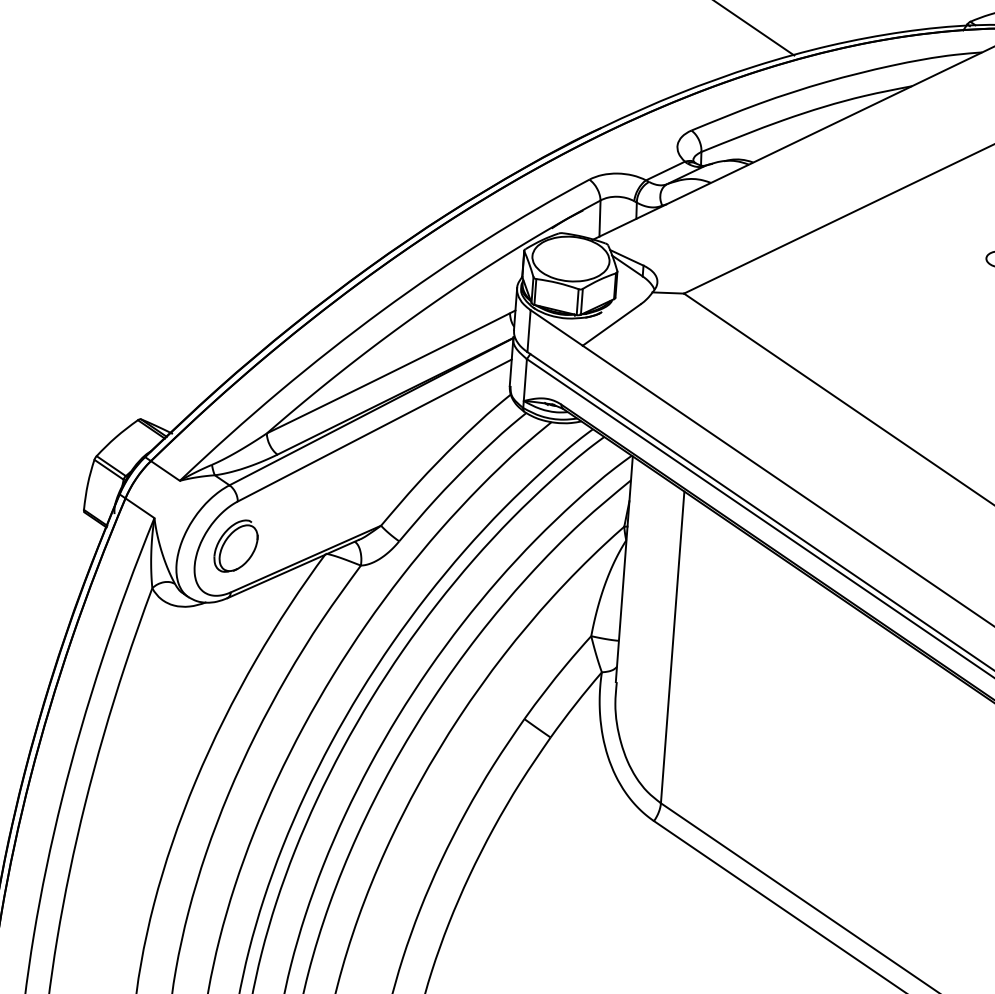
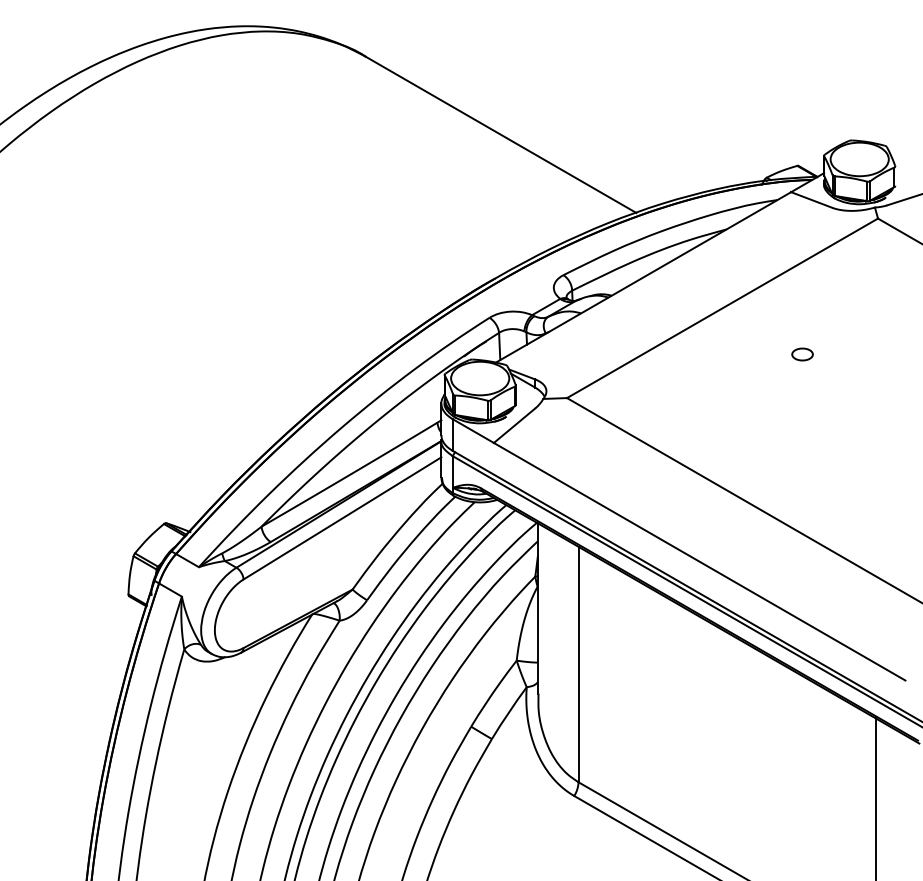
part: (235, 545) -> (244, 612), removed

